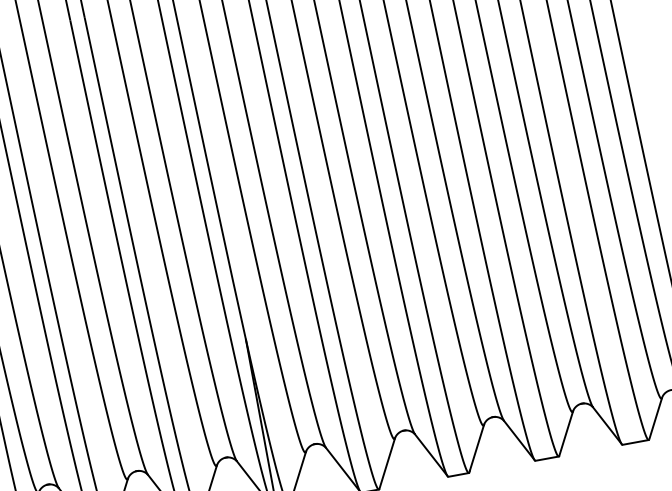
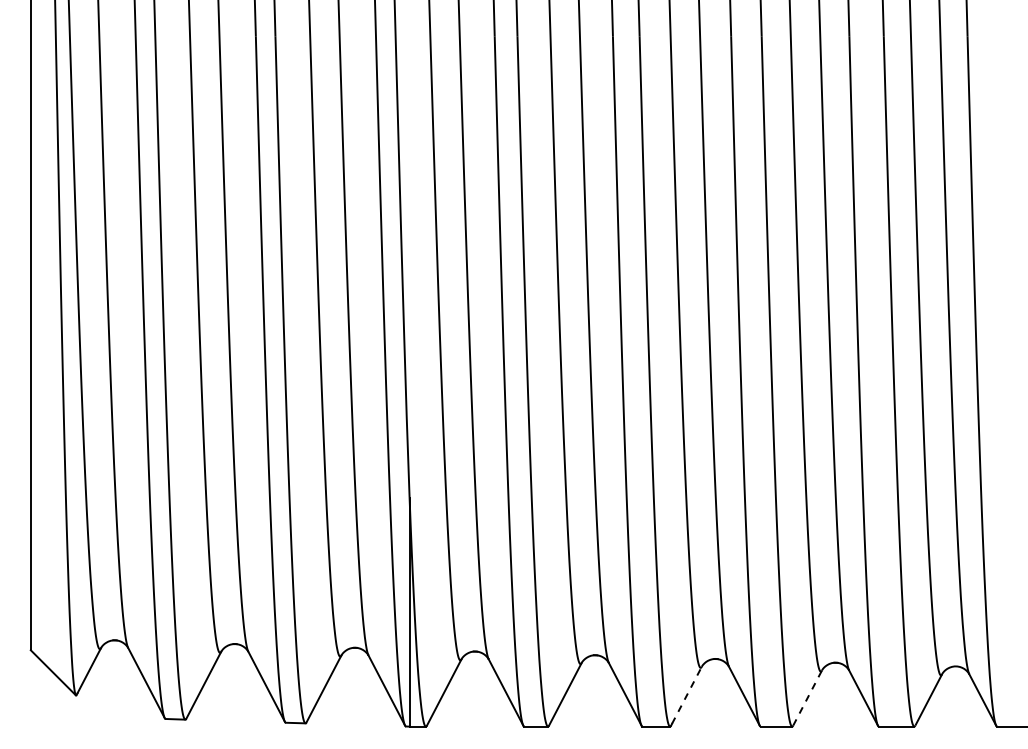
line: (566, 433) -> (807, 697), solid -> dashed
line: (477, 447) -> (687, 694), solid -> dashed

